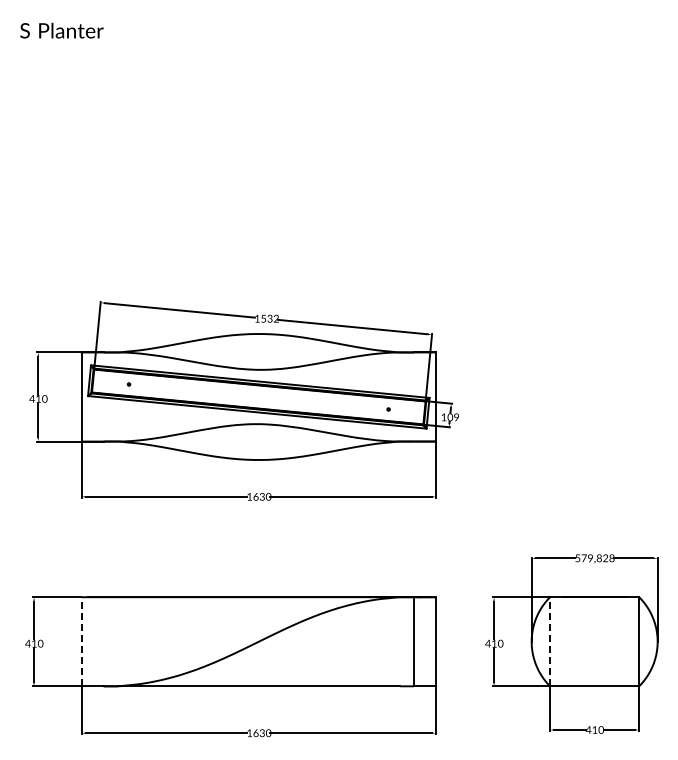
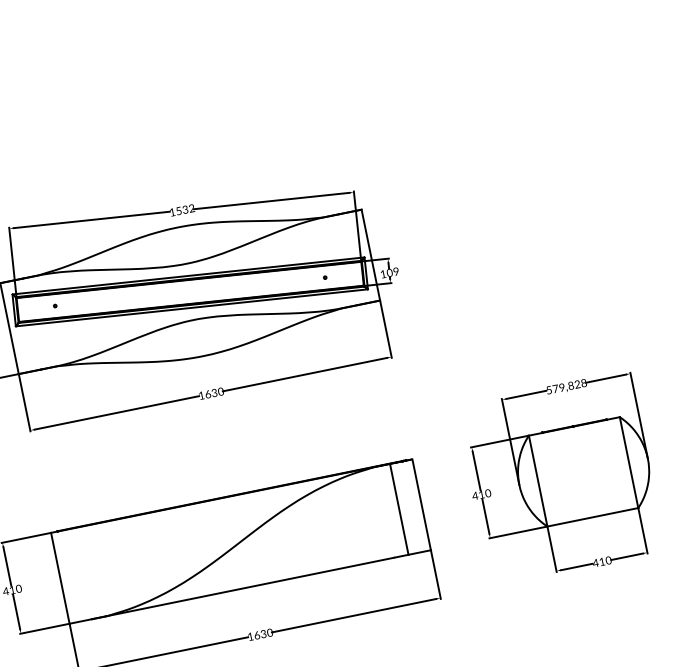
line: (81, 641) -> (60, 578), dashed -> solid
line: (550, 641) -> (538, 480), dashed -> solid

